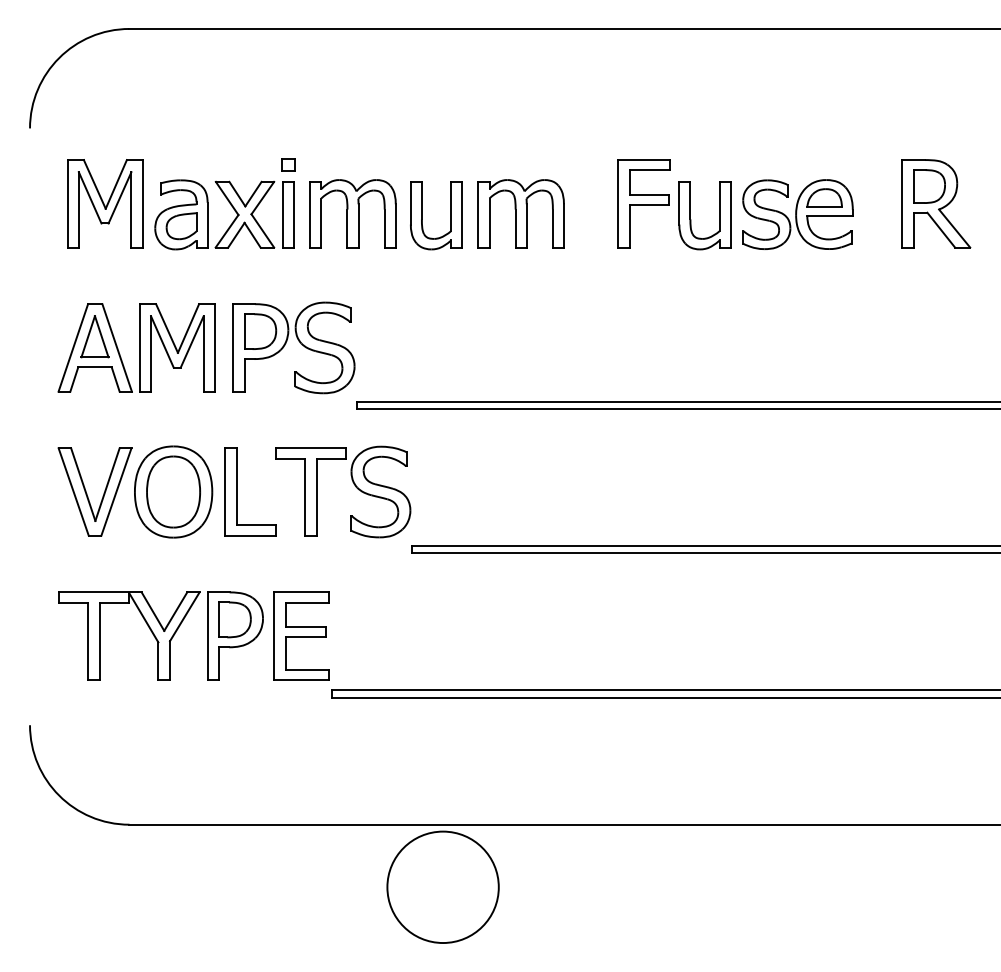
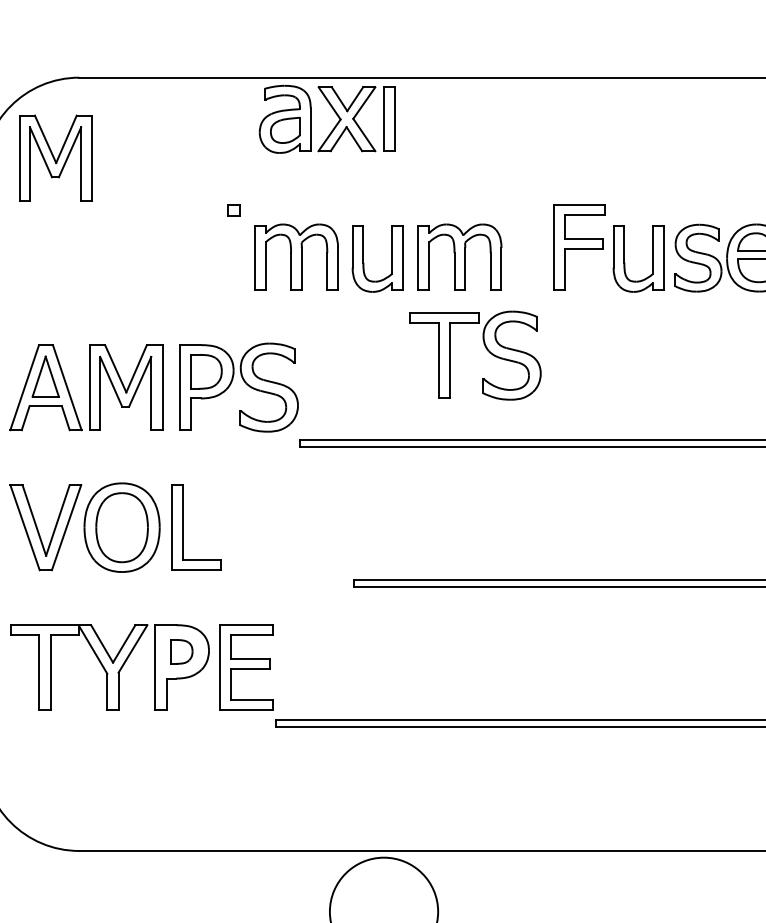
part: (105, 203) -> (55, 157), moved
part: (232, 208) -> (334, 113), moved
part: (353, 484) -> (485, 348), moved
part: (234, 619) -> (181, 651), size x0.7

